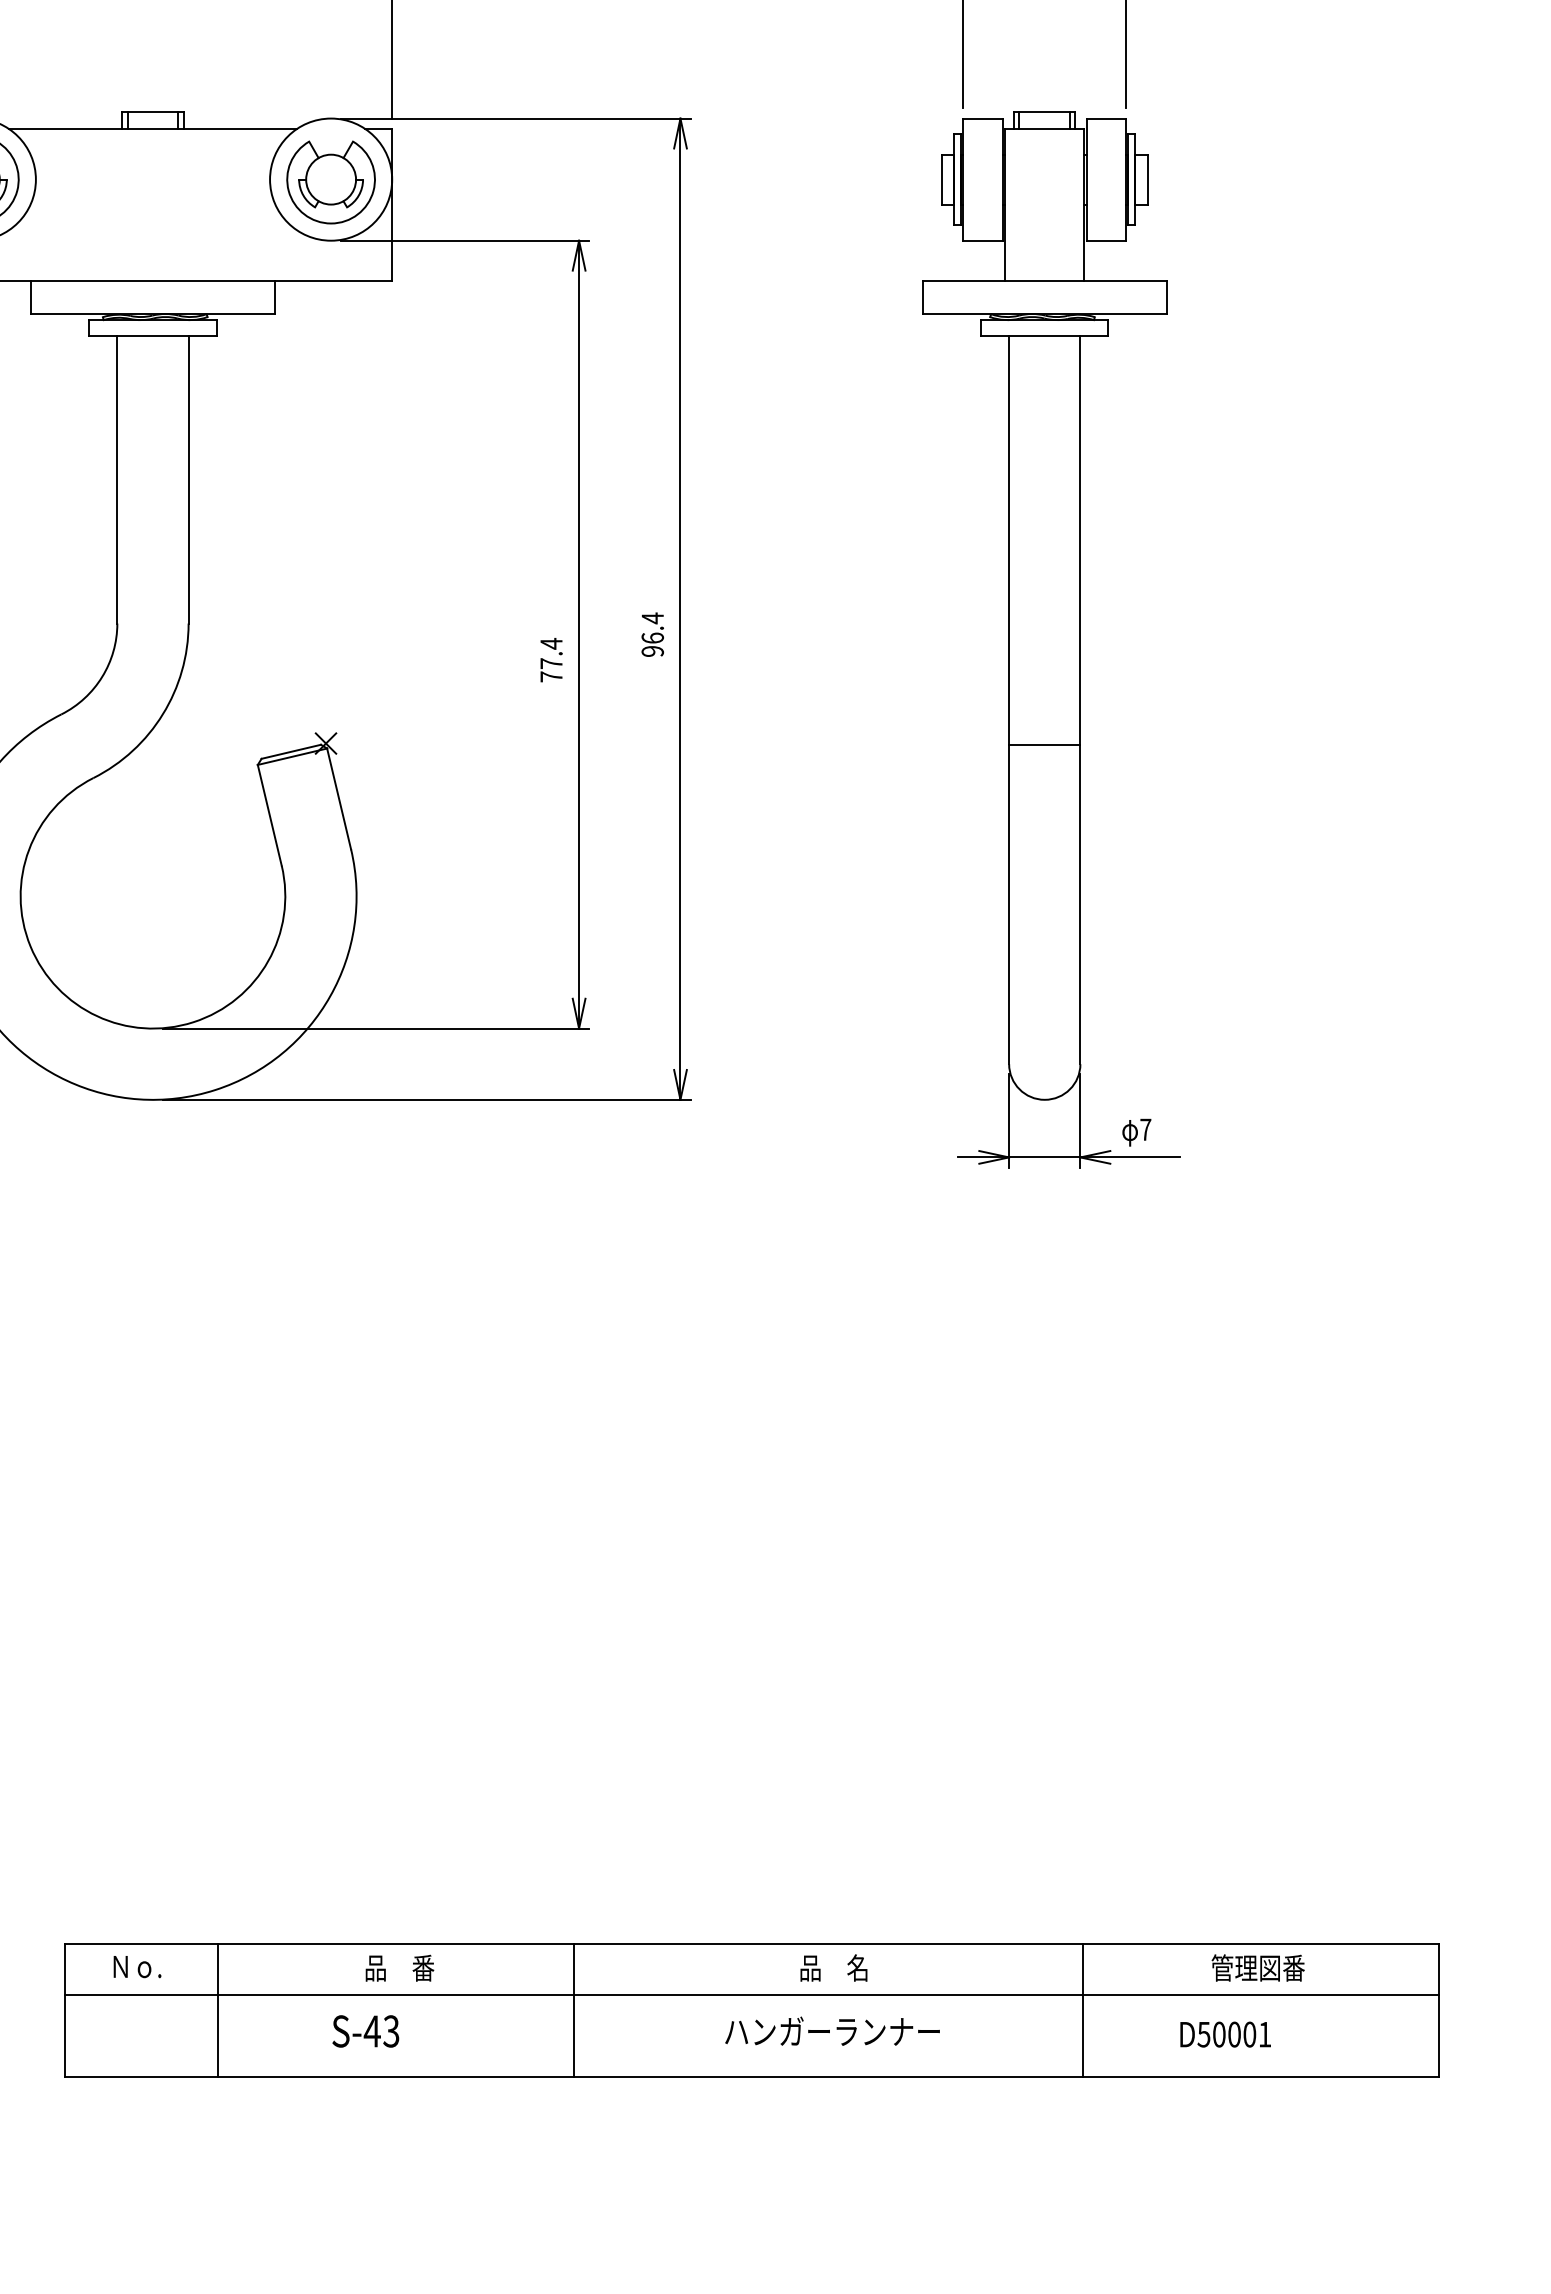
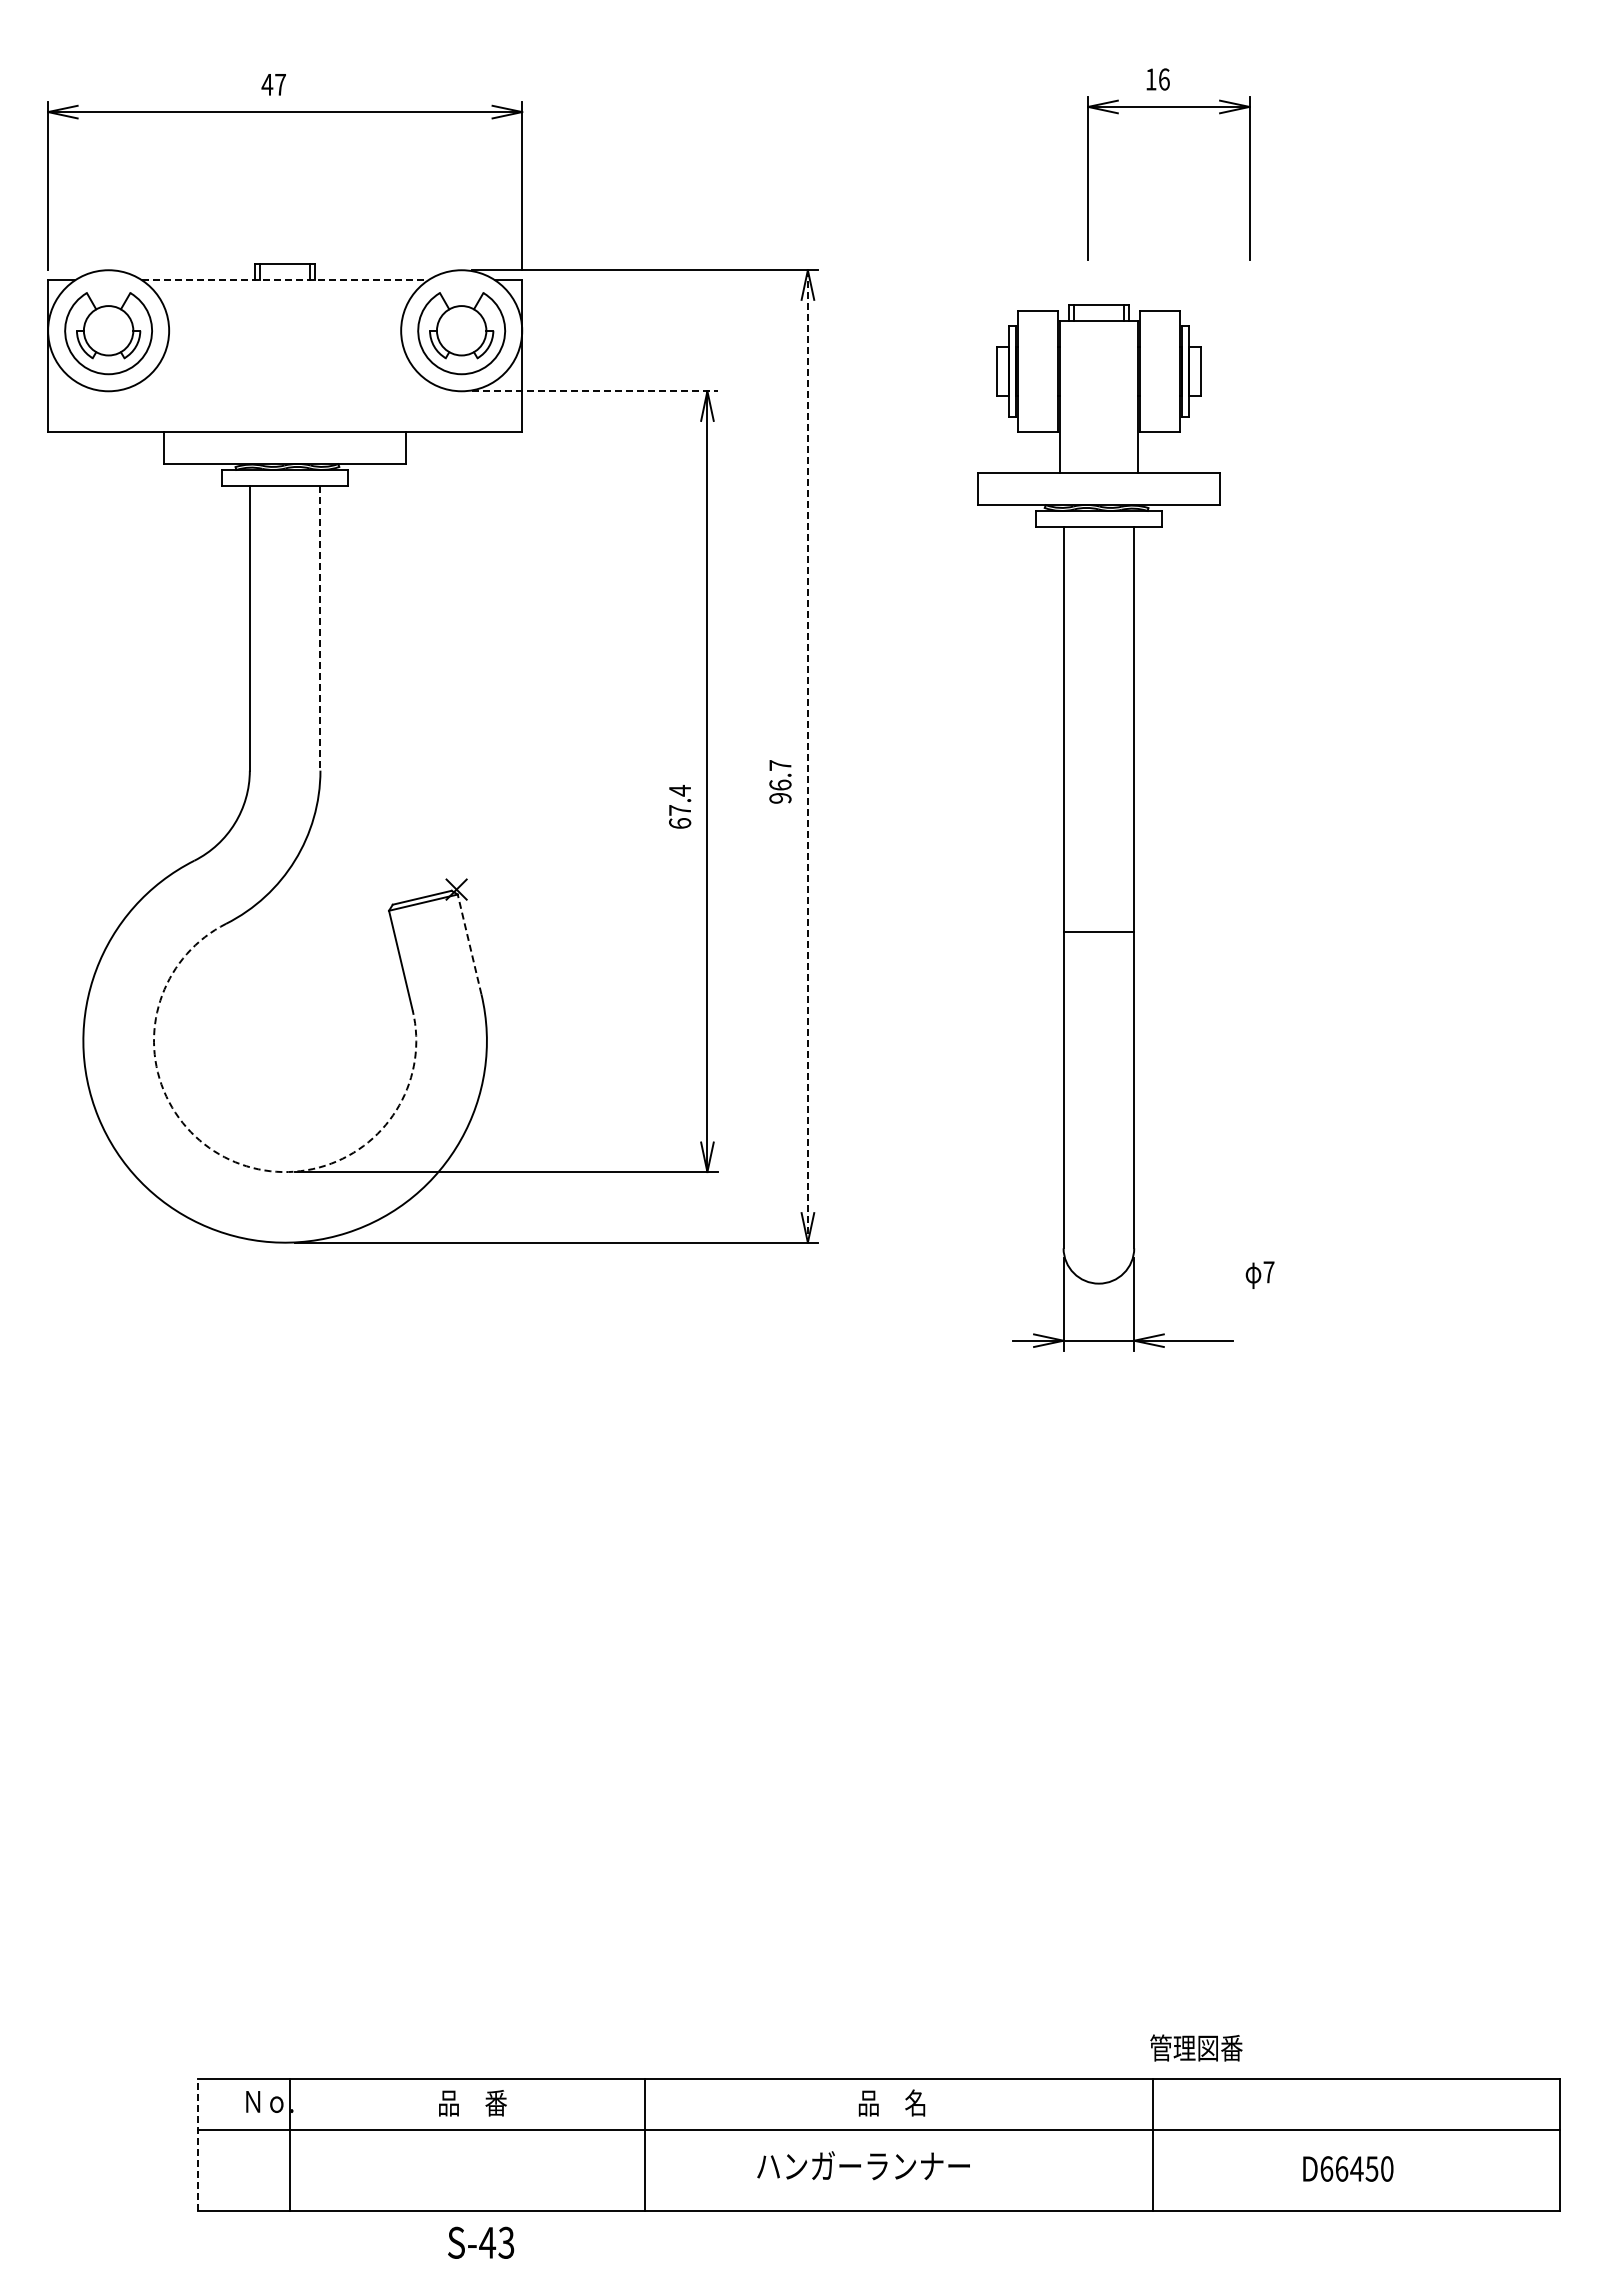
line: (153, 128) -> (285, 280), solid -> dashed
line: (465, 240) -> (594, 391), solid -> dashed
line: (188, 480) -> (320, 628), solid -> dashed
line: (680, 609) -> (807, 756), solid -> dashed
text: (652, 618) -> (780, 765), 96.4 -> 96.7
part: (1051, 639) -> (1105, 827), moved
text: (551, 676) -> (680, 823), 77.4 -> 67.4
line: (339, 797) -> (469, 943), solid -> dashed
arc: (96, 1015) -> (229, 1159), solid -> dashed
text: (833, 1967) -> (891, 2102), moved
text: (1258, 1967) -> (1196, 2047), moved
text: (399, 1968) -> (472, 2103), moved
line: (217, 2009) -> (290, 2144), moved
line: (574, 2009) -> (645, 2144), moved
line: (1082, 2009) -> (1152, 2144), moved
line: (65, 2010) -> (198, 2145), solid -> dashed
text: (366, 2031) -> (481, 2242), moved
text: (832, 2031) -> (863, 2165), moved
text: (1234, 2034) -> (1356, 2168), D50001 -> D66450

